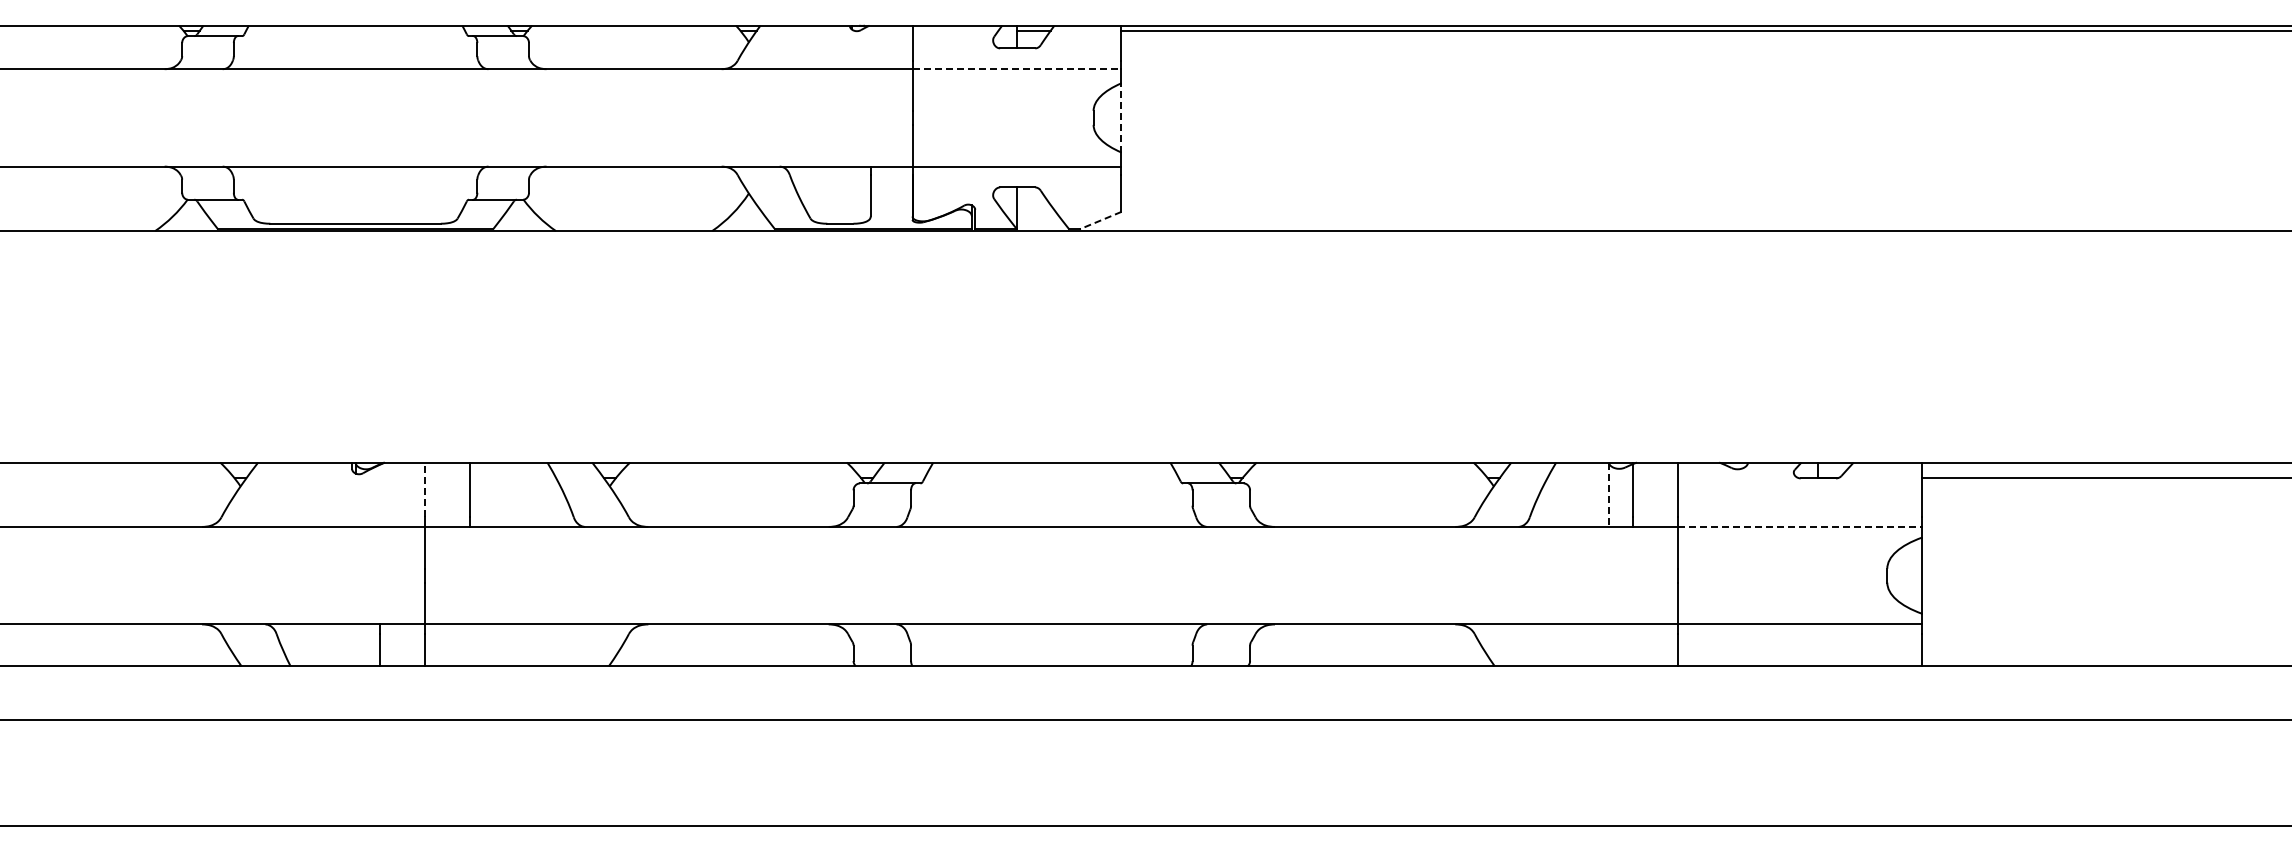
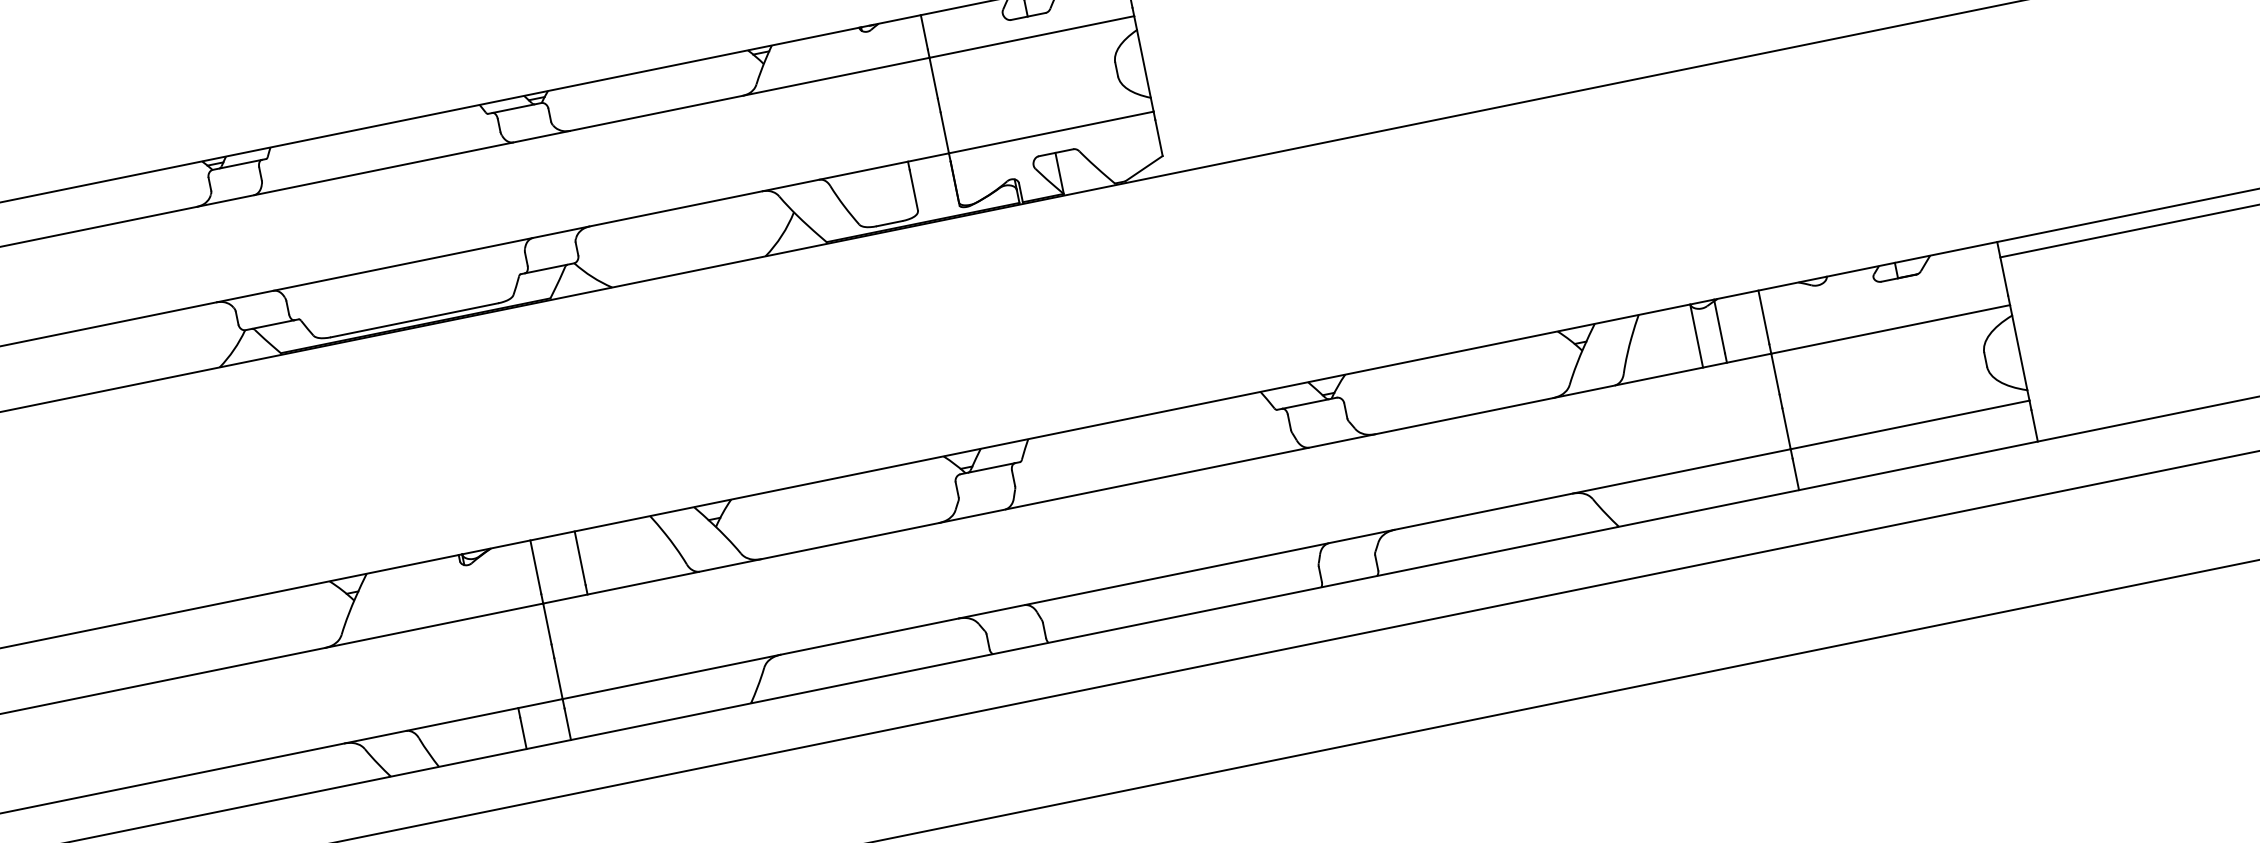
line: (1017, 69) -> (1032, 37), dashed -> solid
line: (1121, 117) -> (1143, 63), dashed -> solid
line: (1100, 220) -> (1143, 168), dashed -> solid
line: (425, 489) -> (536, 566), dashed -> solid
line: (1608, 495) -> (1696, 336), dashed -> solid
line: (1800, 526) -> (1890, 328), dashed -> solid

